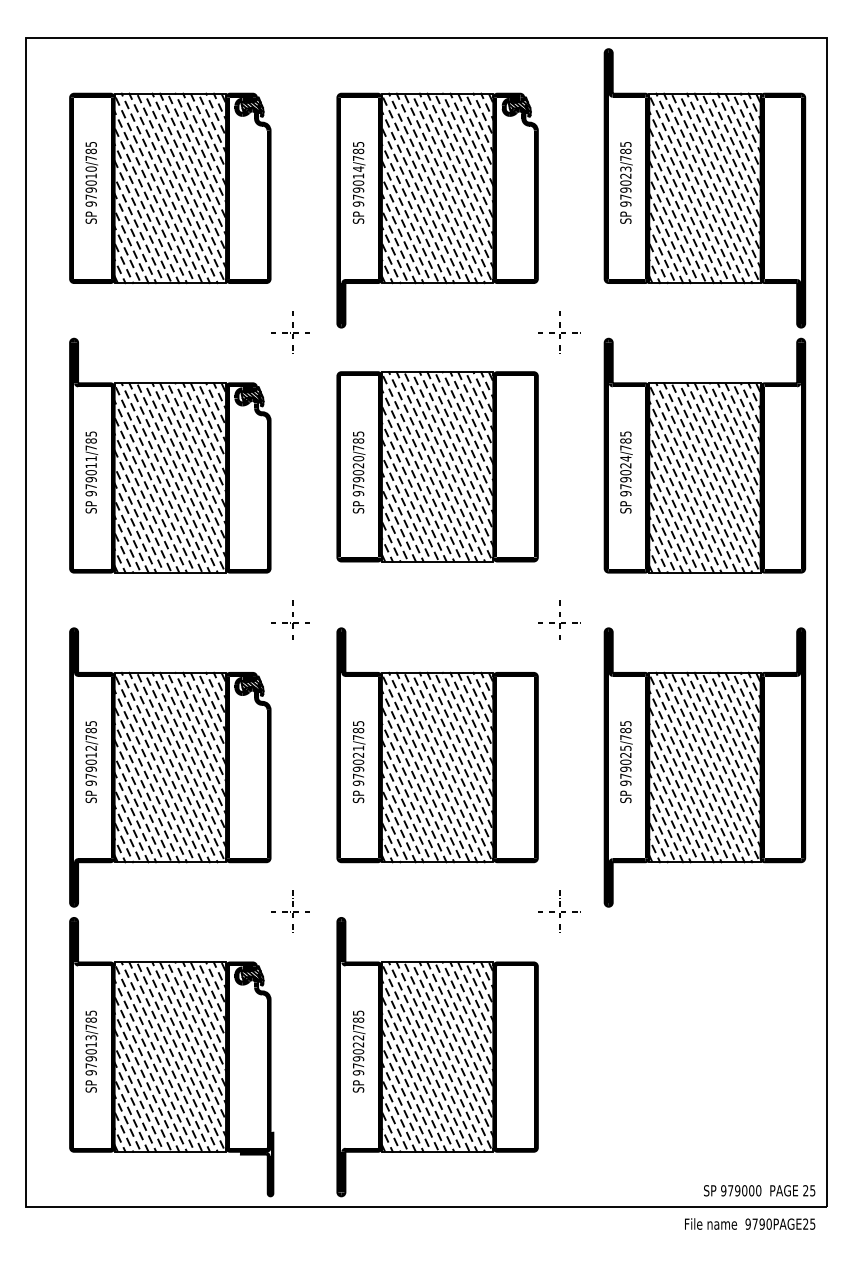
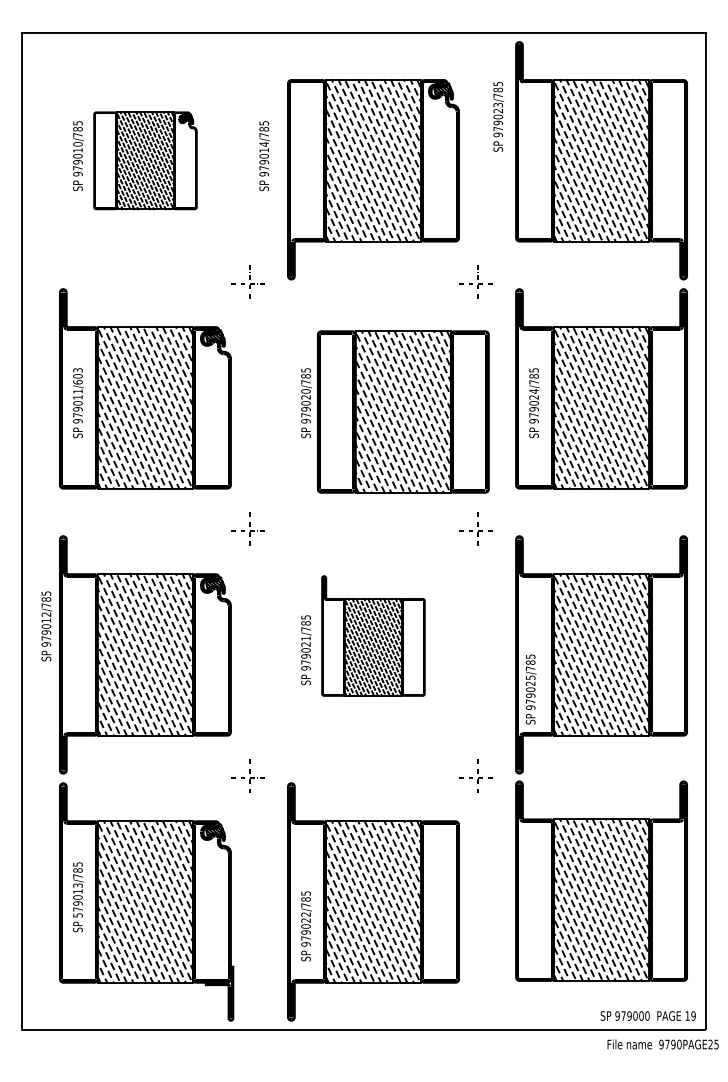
text: (358, 182) -> (264, 155), moved
text: (626, 182) -> (498, 116), moved
part: (170, 188) -> (145, 160), size x0.6
text: (90, 440) -> (77, 375), 979011/785 -> 979011/603
part: (437, 466) -> (403, 411), moved
part: (437, 745) -> (373, 636), size x0.6
text: (91, 761) -> (46, 625), moved
text: (626, 761) -> (531, 689), moved
part: (704, 1032) -> (601, 881), added
text: (358, 1051) -> (305, 926), moved
text: (90, 1072) -> (77, 915), 979013/785 -> 579013/785
text: (809, 1190) -> (690, 1015), 25 -> 19
text: (750, 1223) -> (663, 1043), moved

